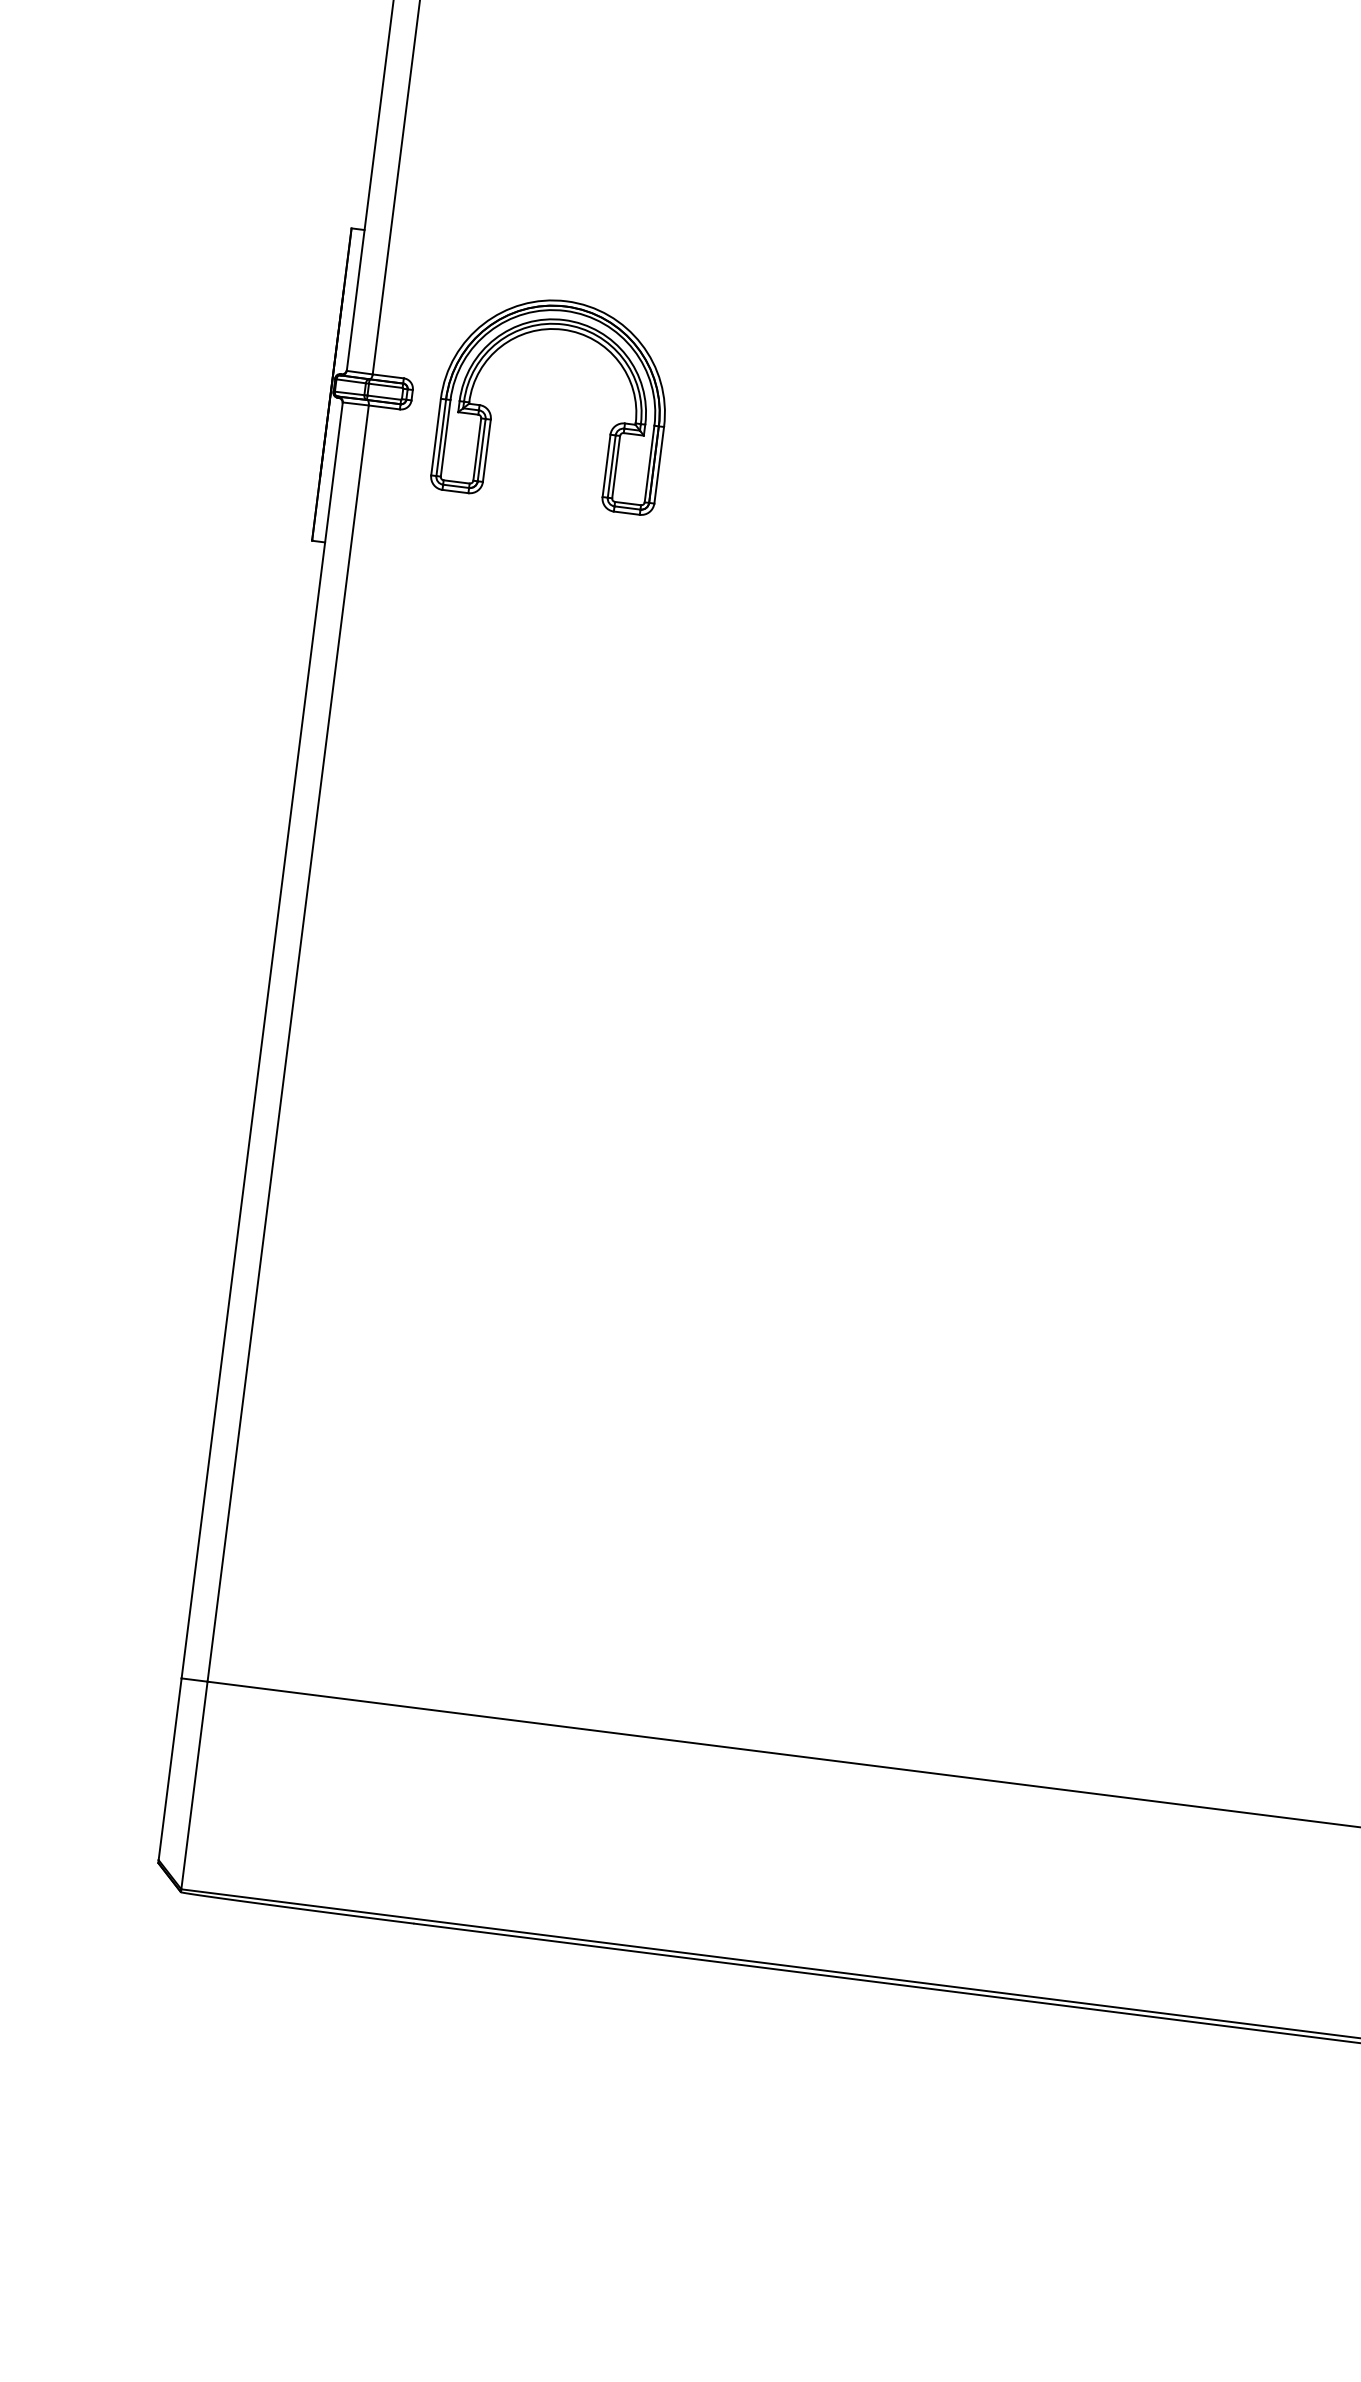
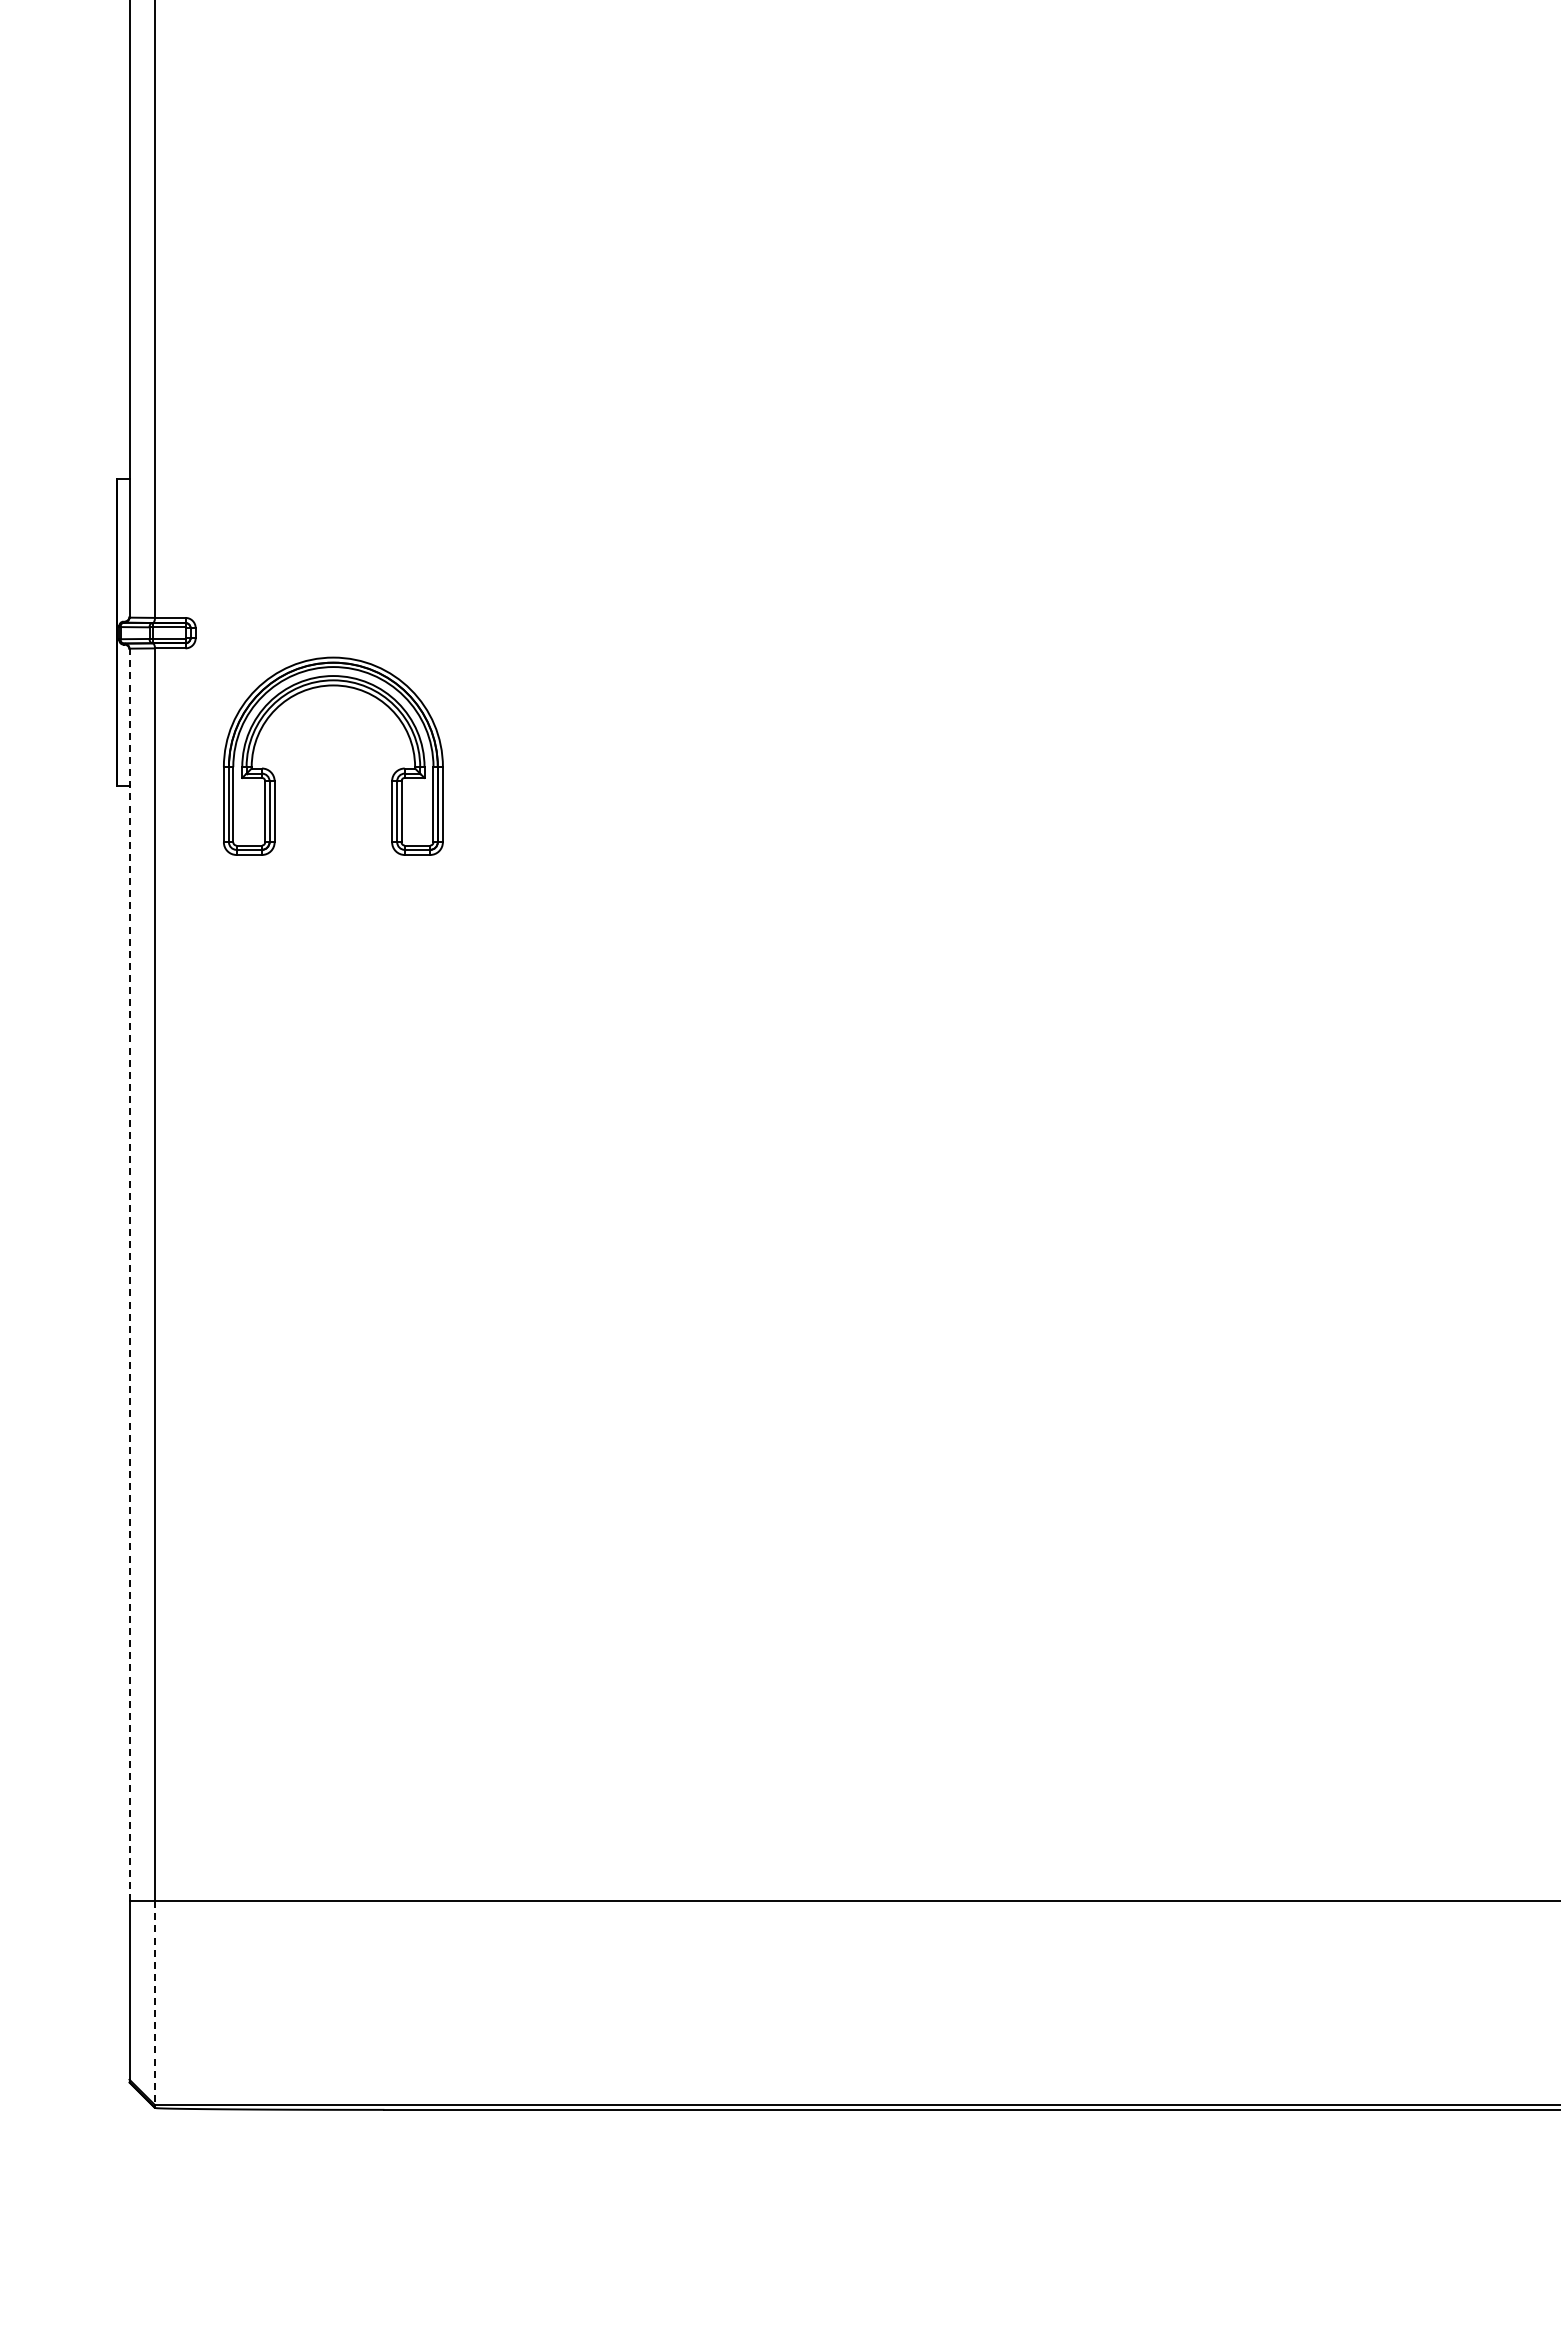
part: (611, 428) -> (392, 774), moved
line: (262, 1039) -> (129, 1274), solid -> dashed
line: (194, 1785) -> (155, 2003), solid -> dashed

